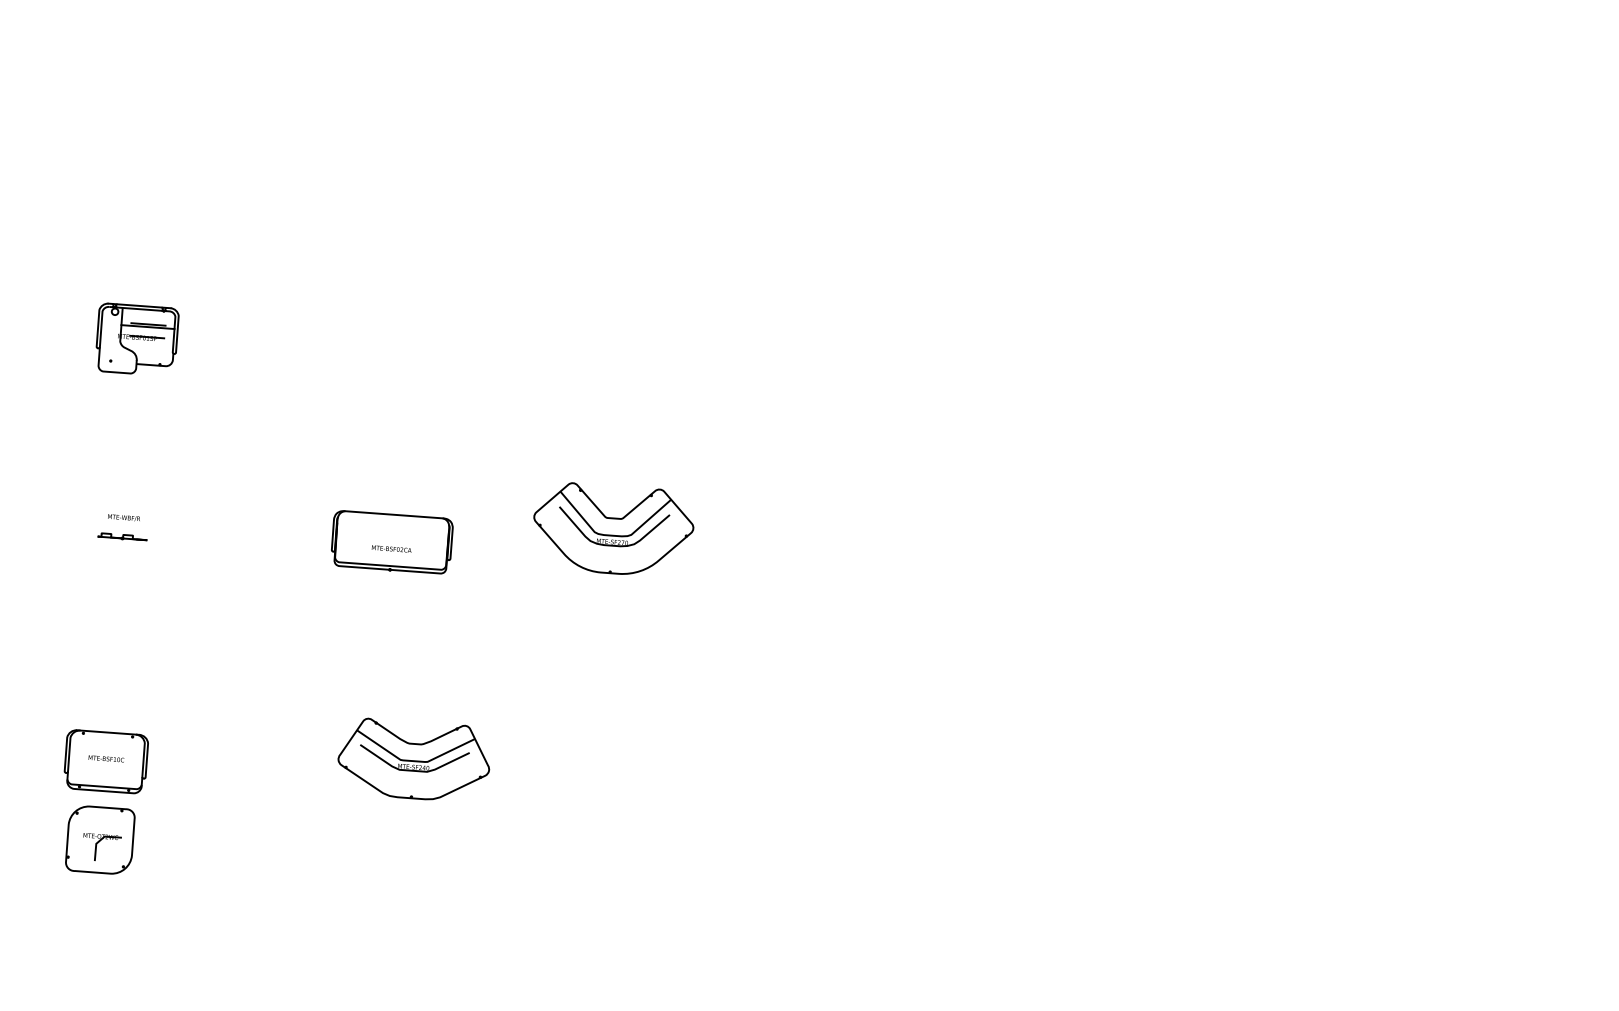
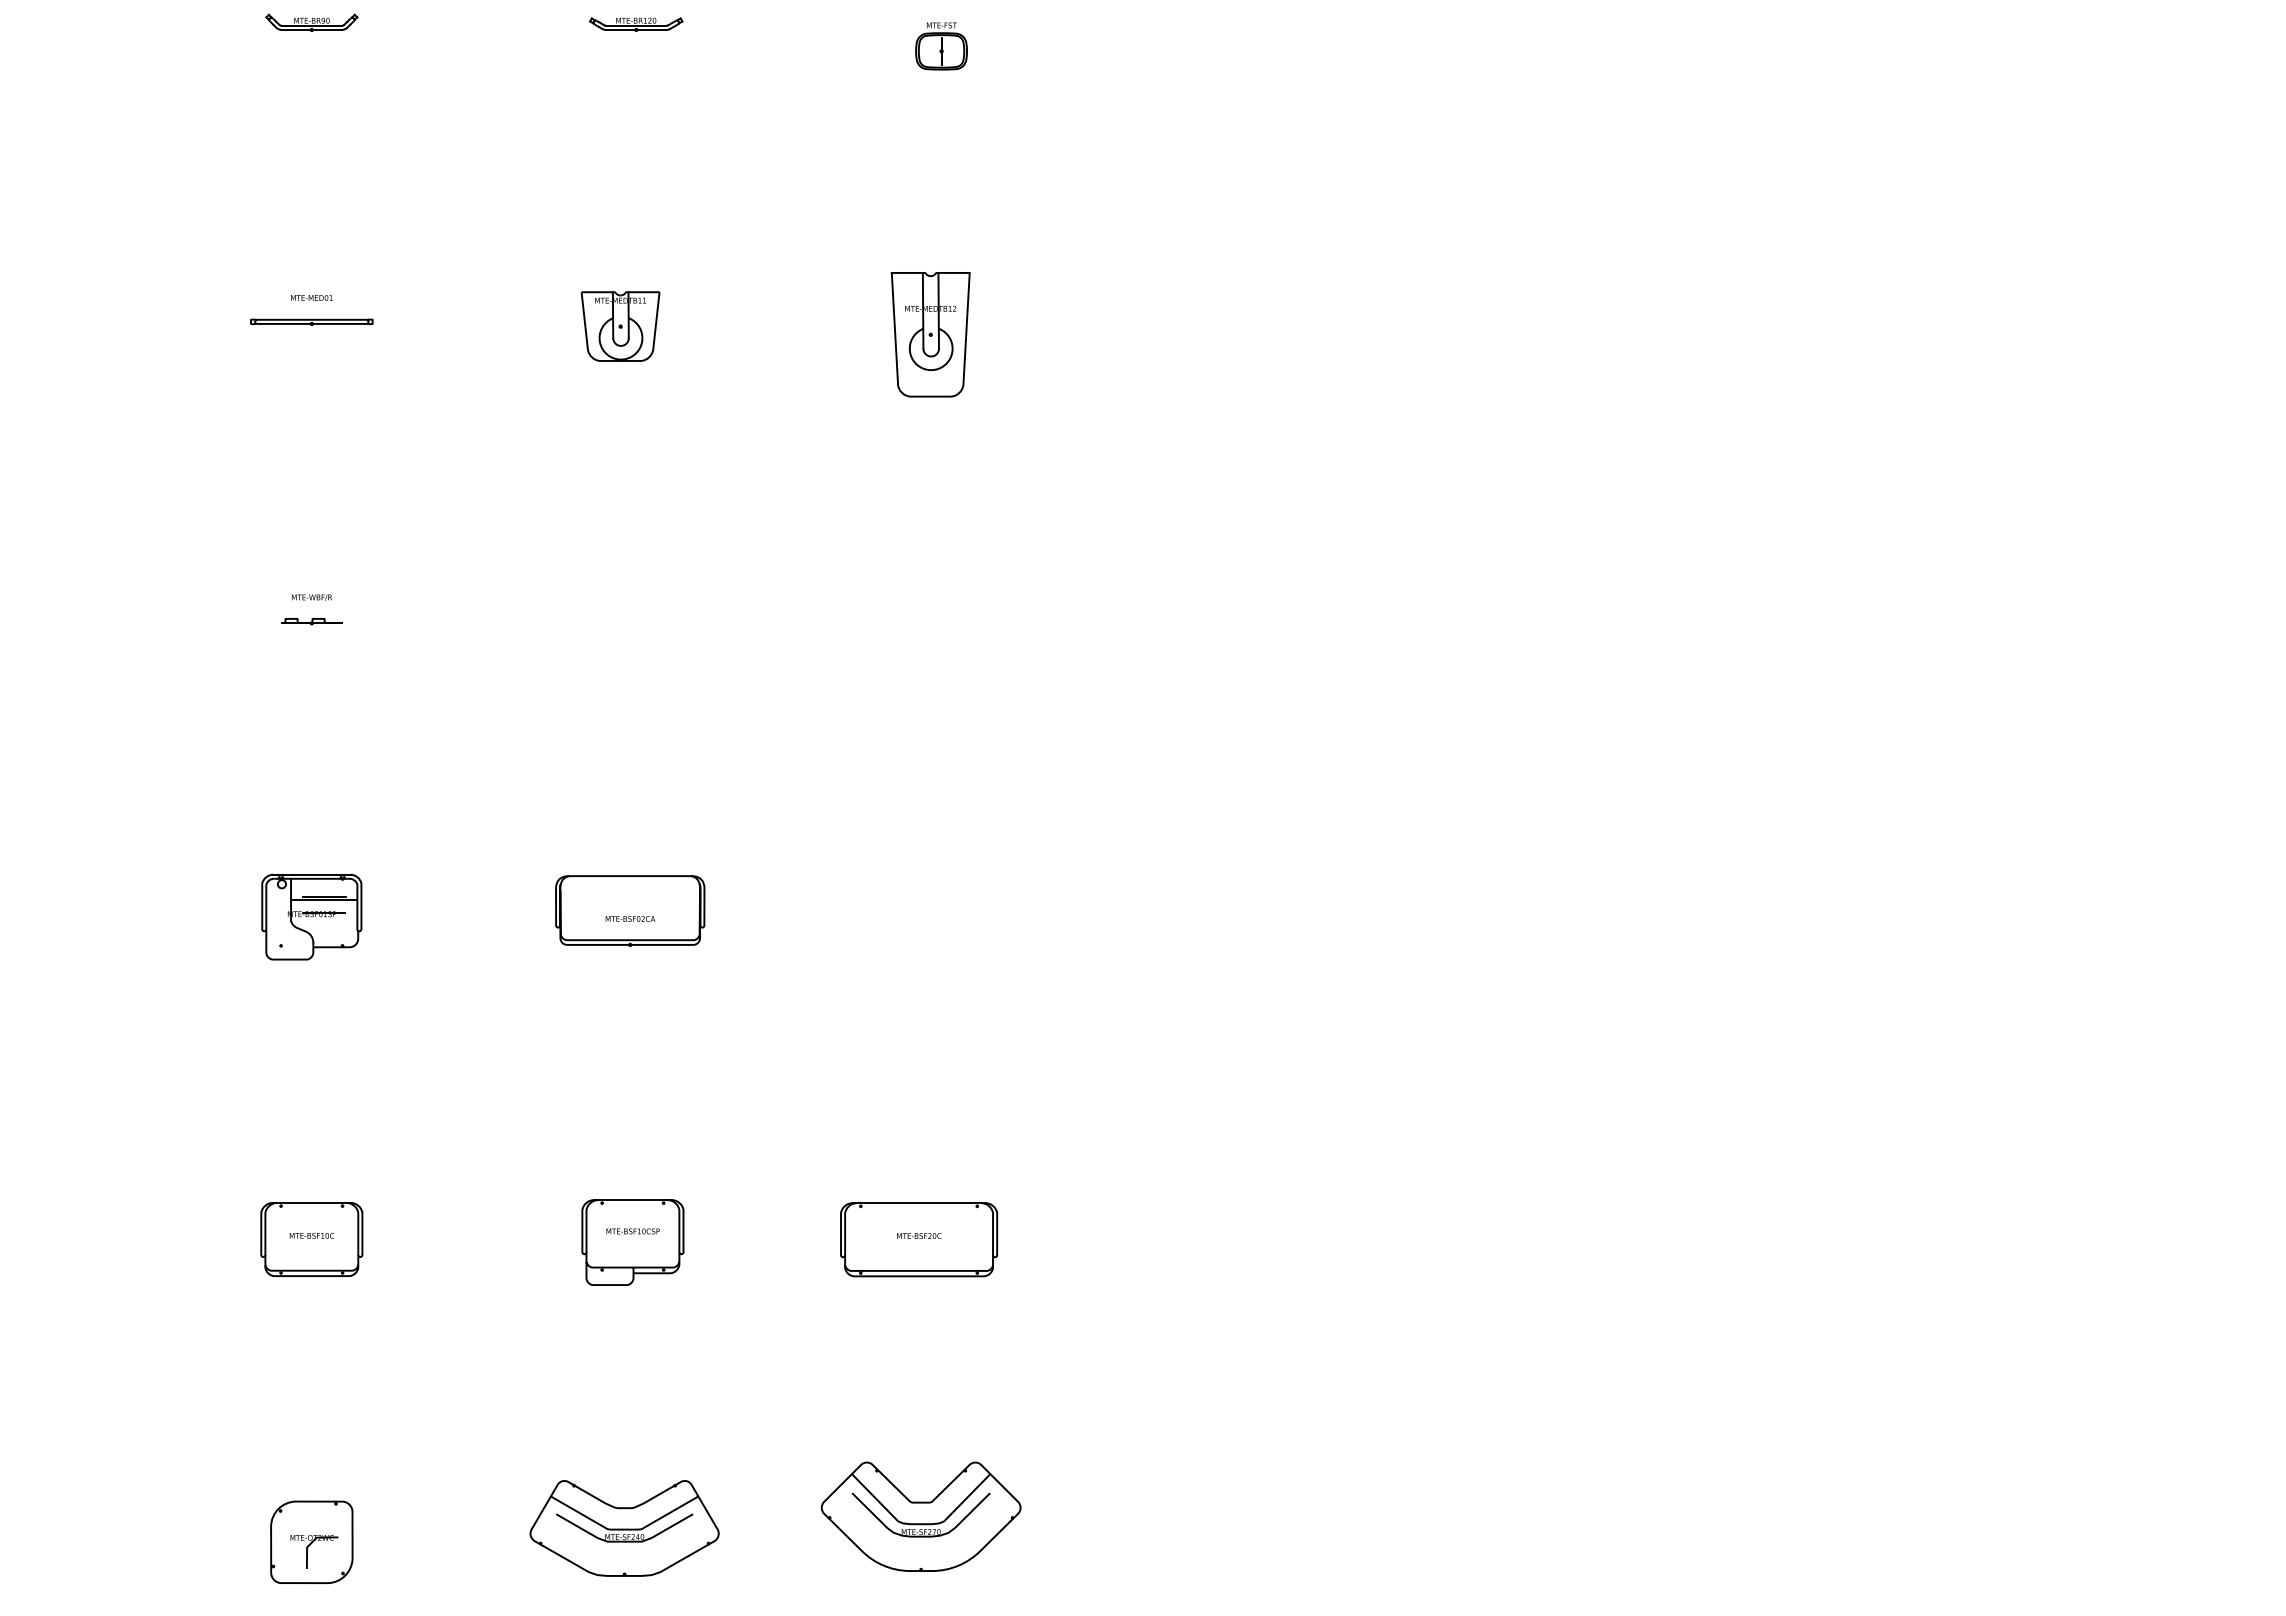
part: (123, 520) -> (311, 600), moved
part: (612, 529) -> (920, 1516), moved
part: (392, 542) -> (630, 910), moved
part: (374, 619) -> (632, 1242), added
part: (604, 633) -> (919, 1239), added
part: (414, 760) -> (624, 1528), moved
part: (105, 761) -> (311, 1239), moved

